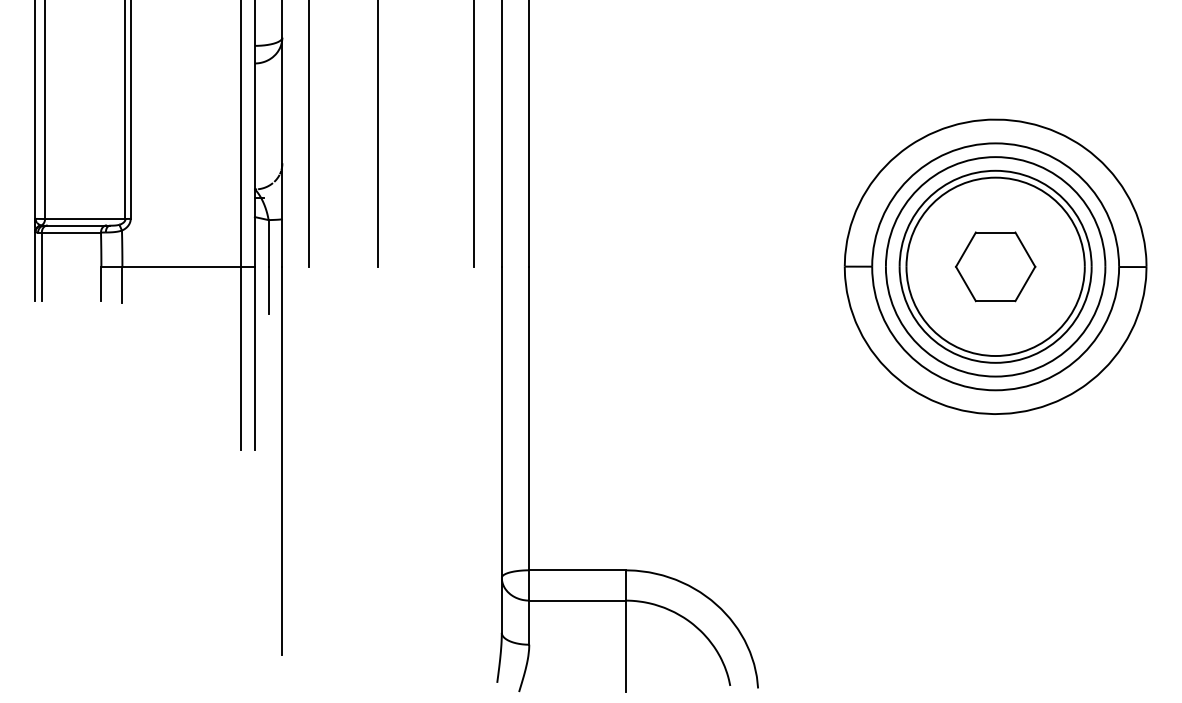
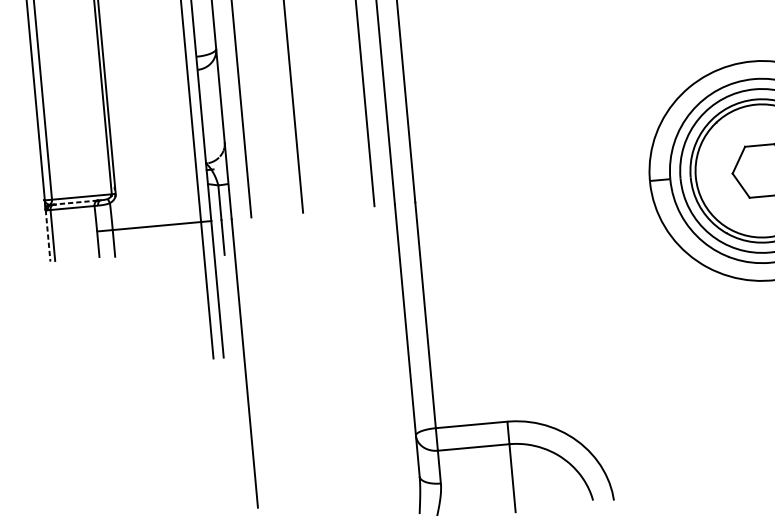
line: (76, 225) -> (75, 202), solid -> dashed
line: (35, 266) -> (48, 235), solid -> dashed

